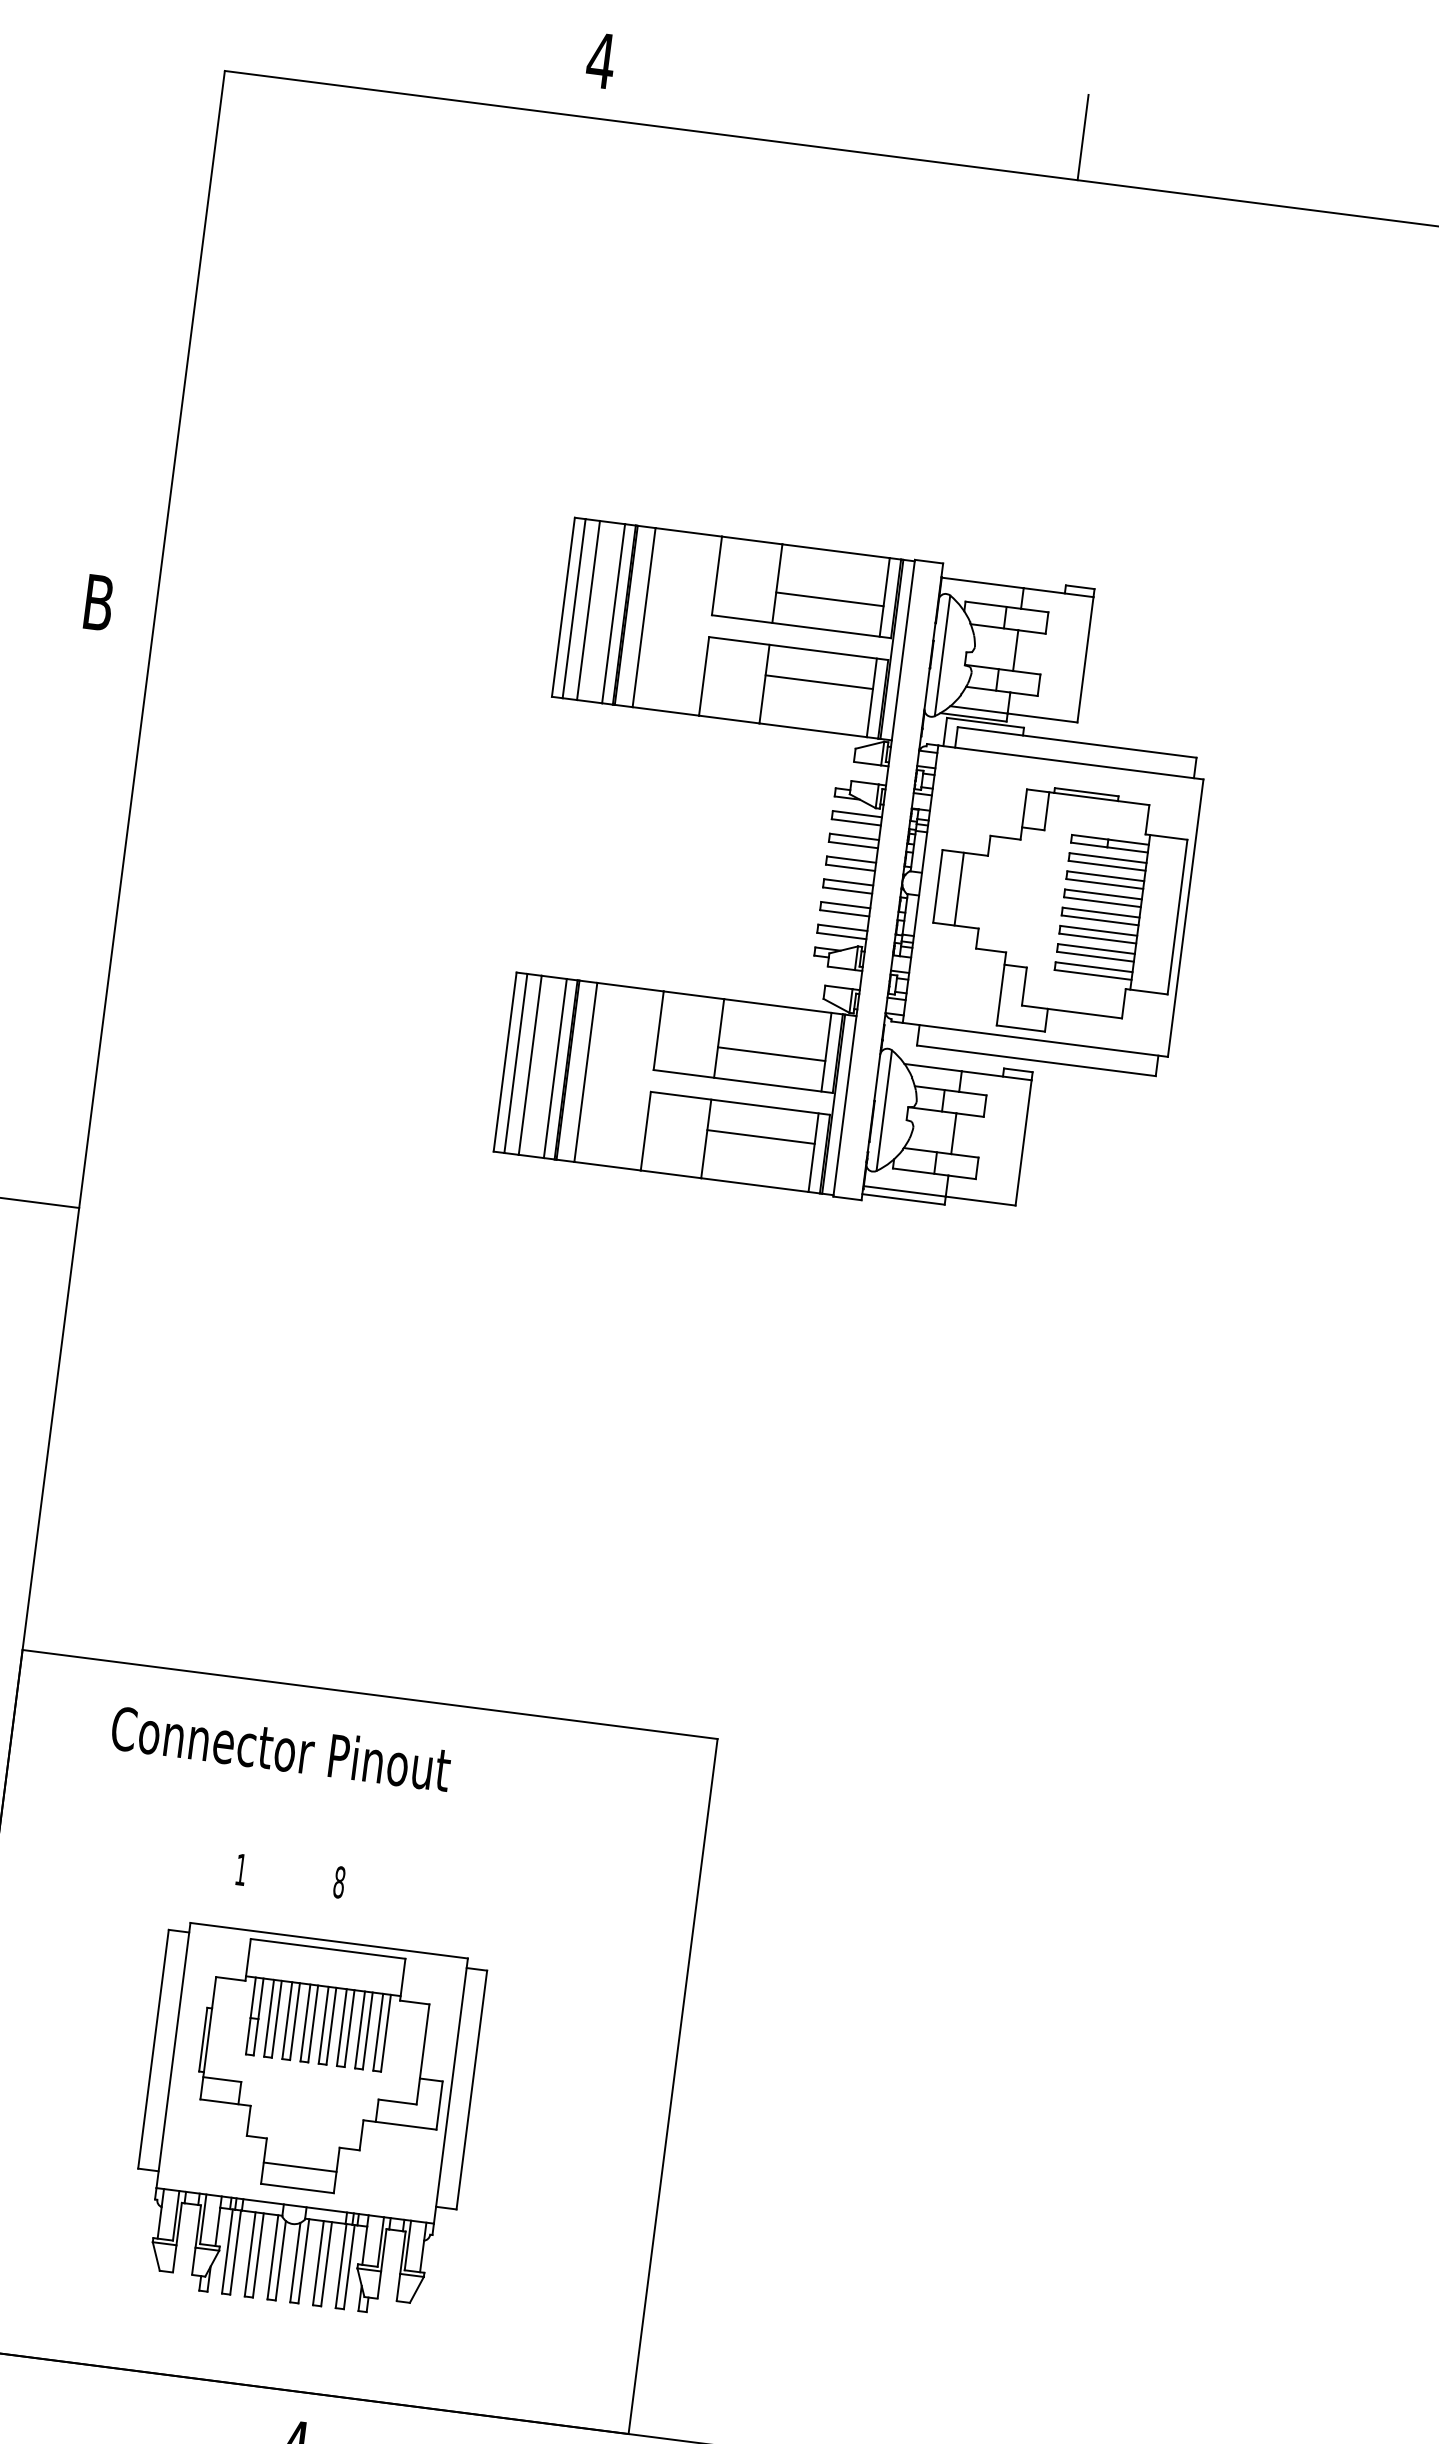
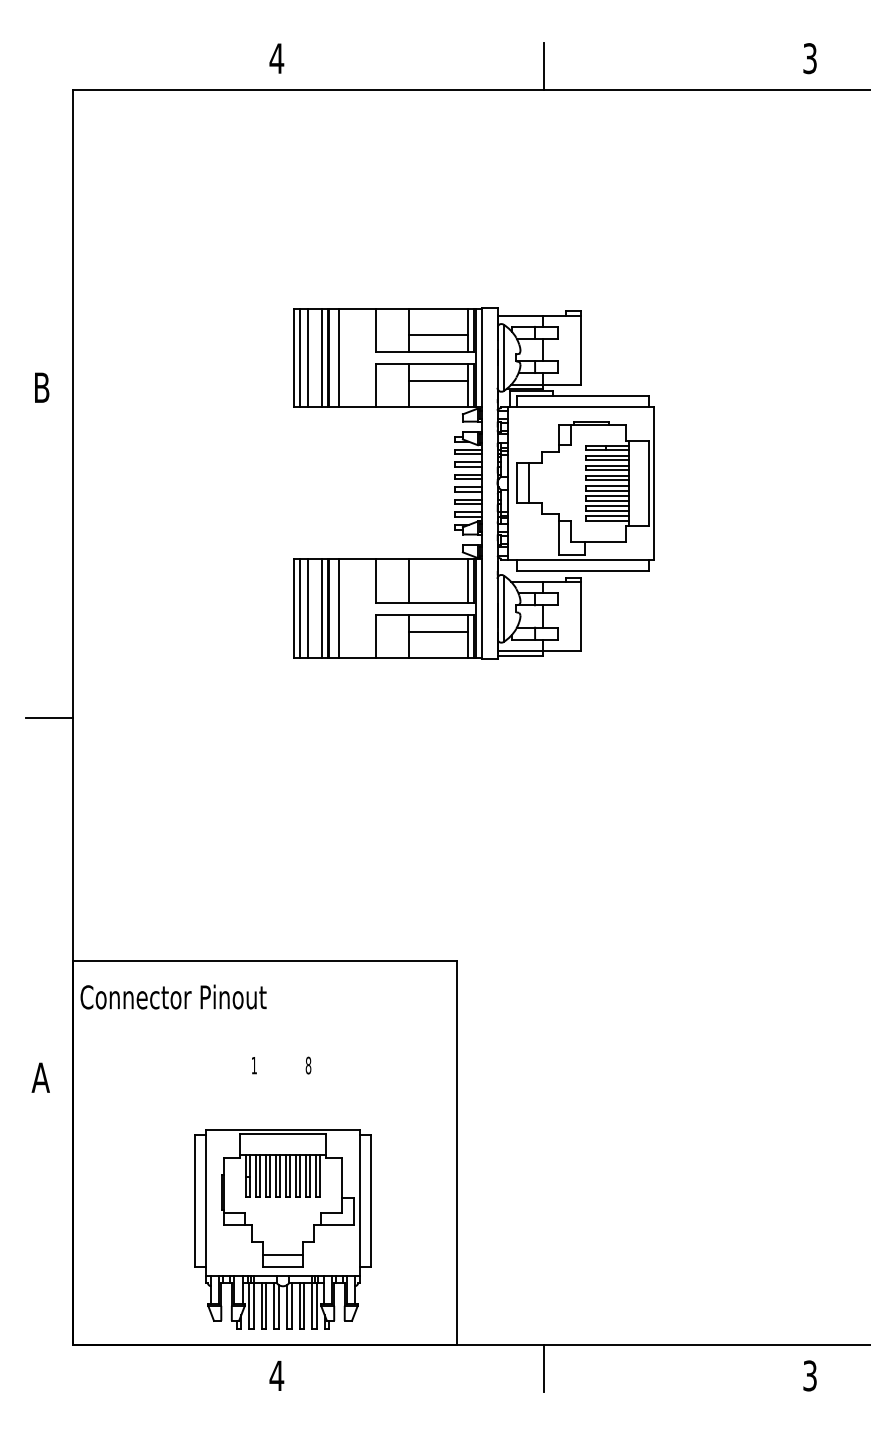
line: (771, 1053) -> (438, 585), removed
text: (281, 1747) -> (173, 996), moved
text: (290, 1875) -> (281, 1065), moved
part: (305, 2121) -> (282, 1229), moved

